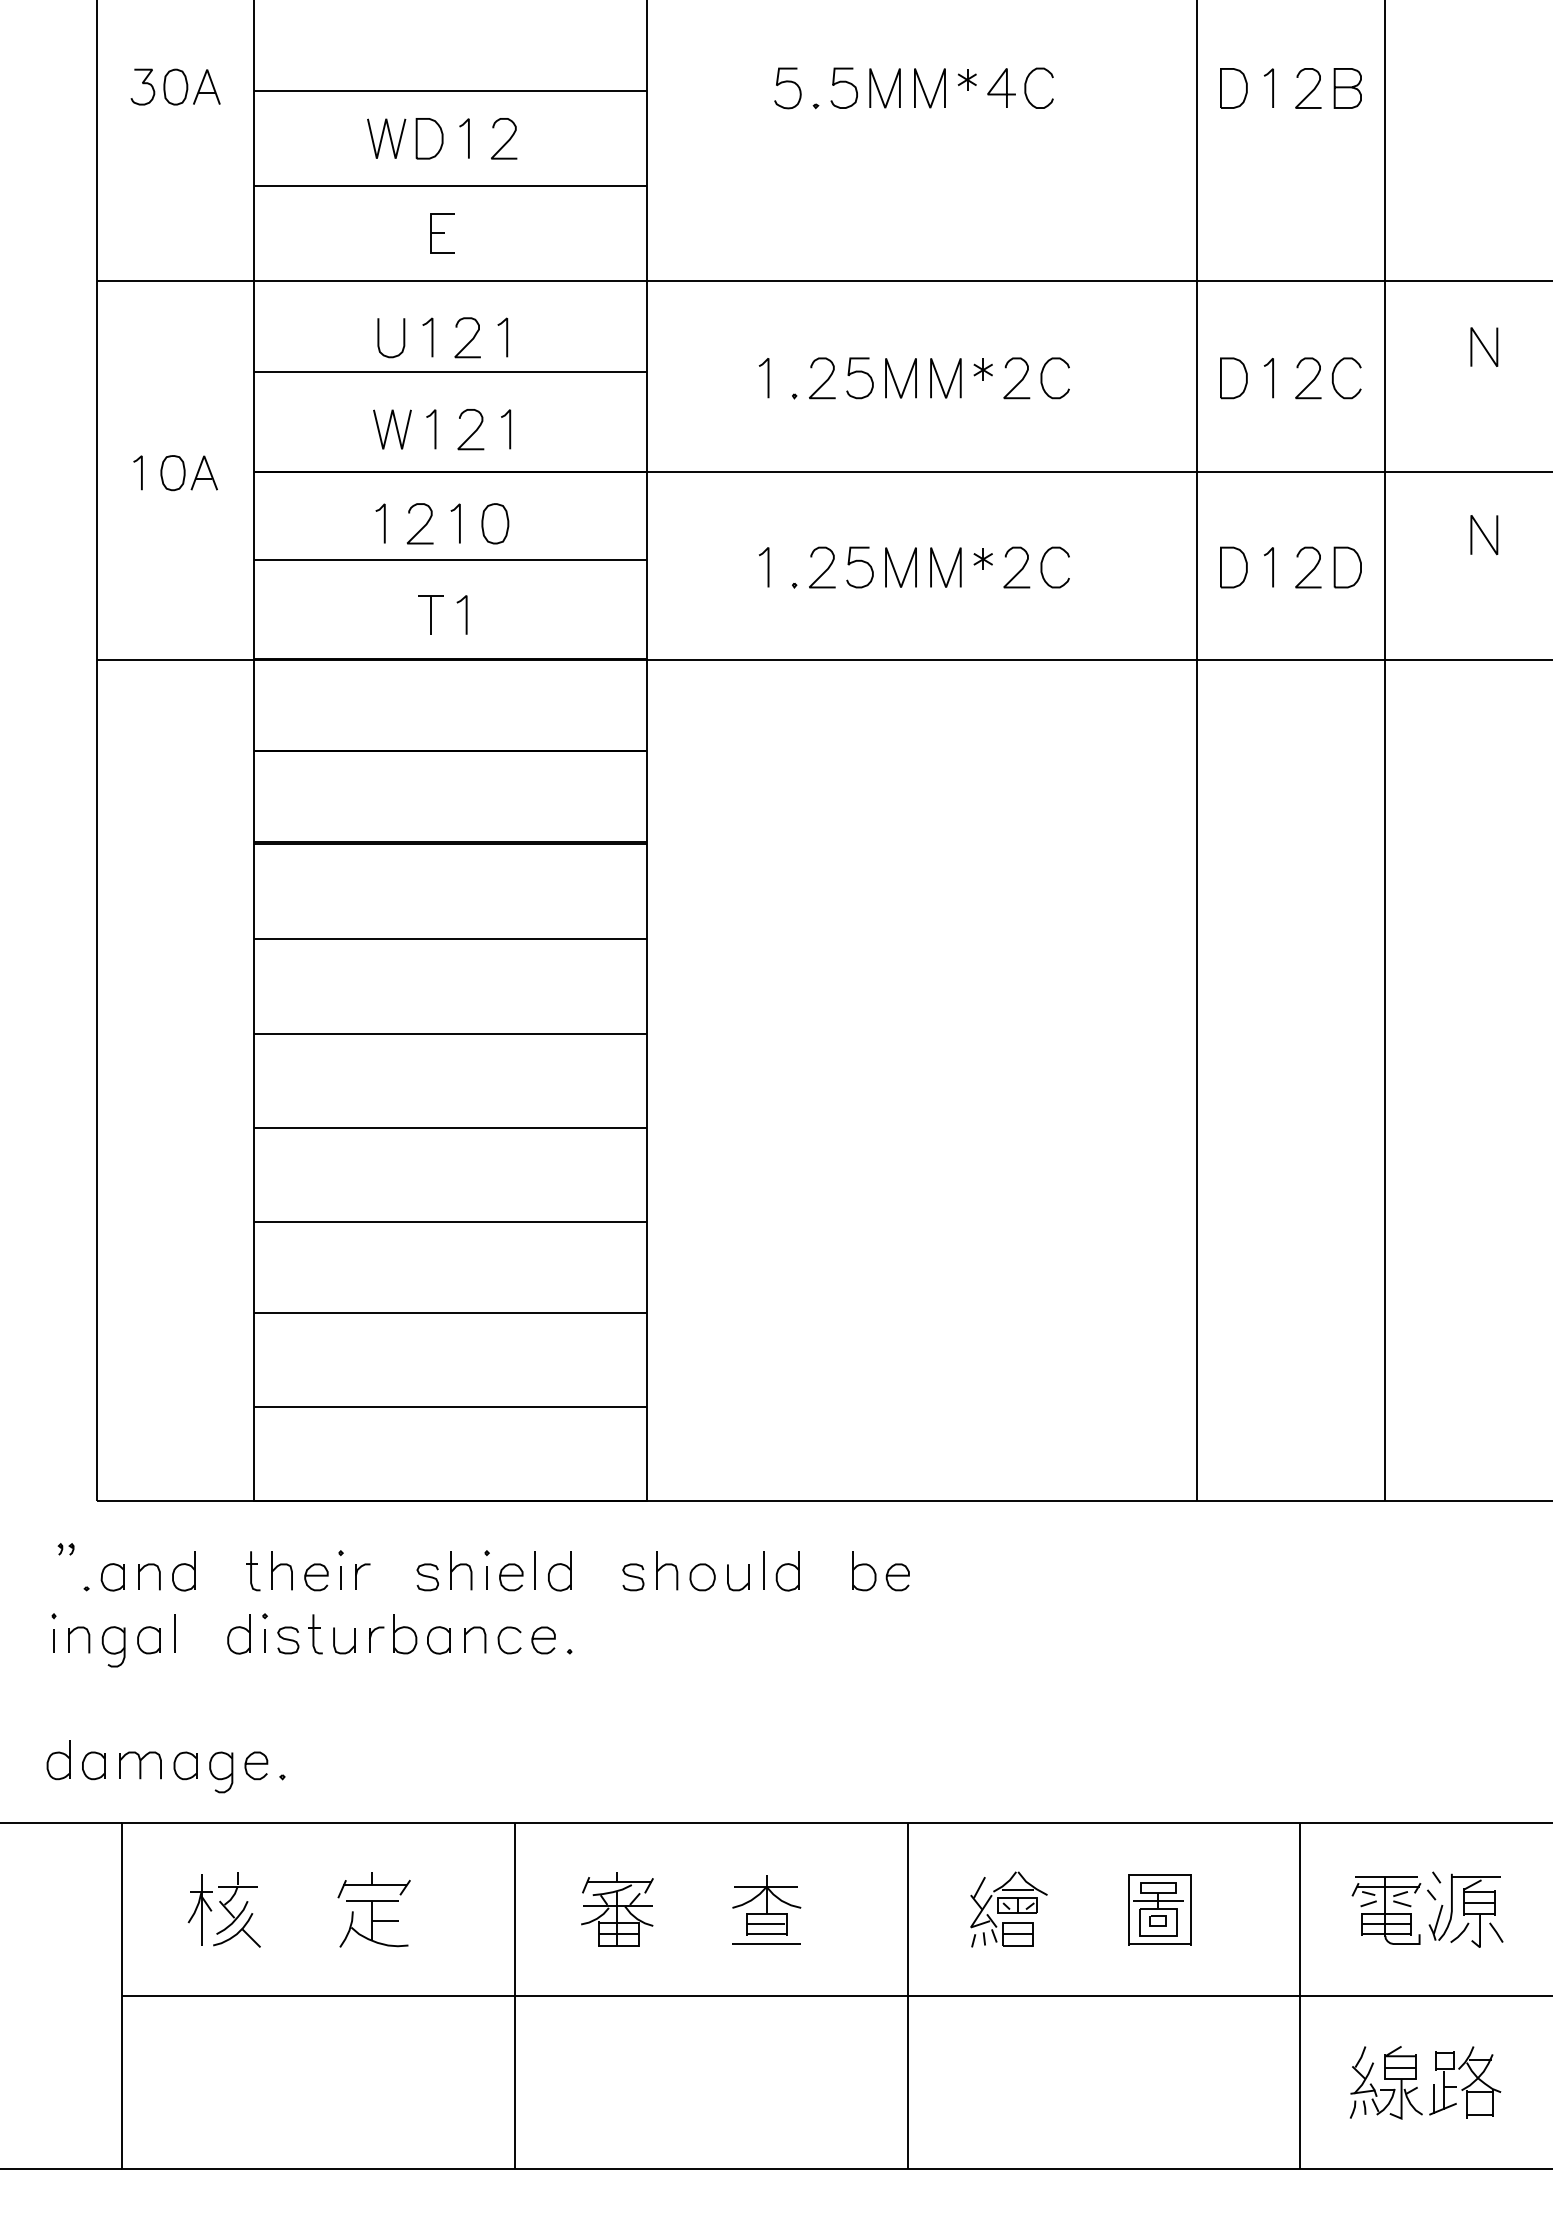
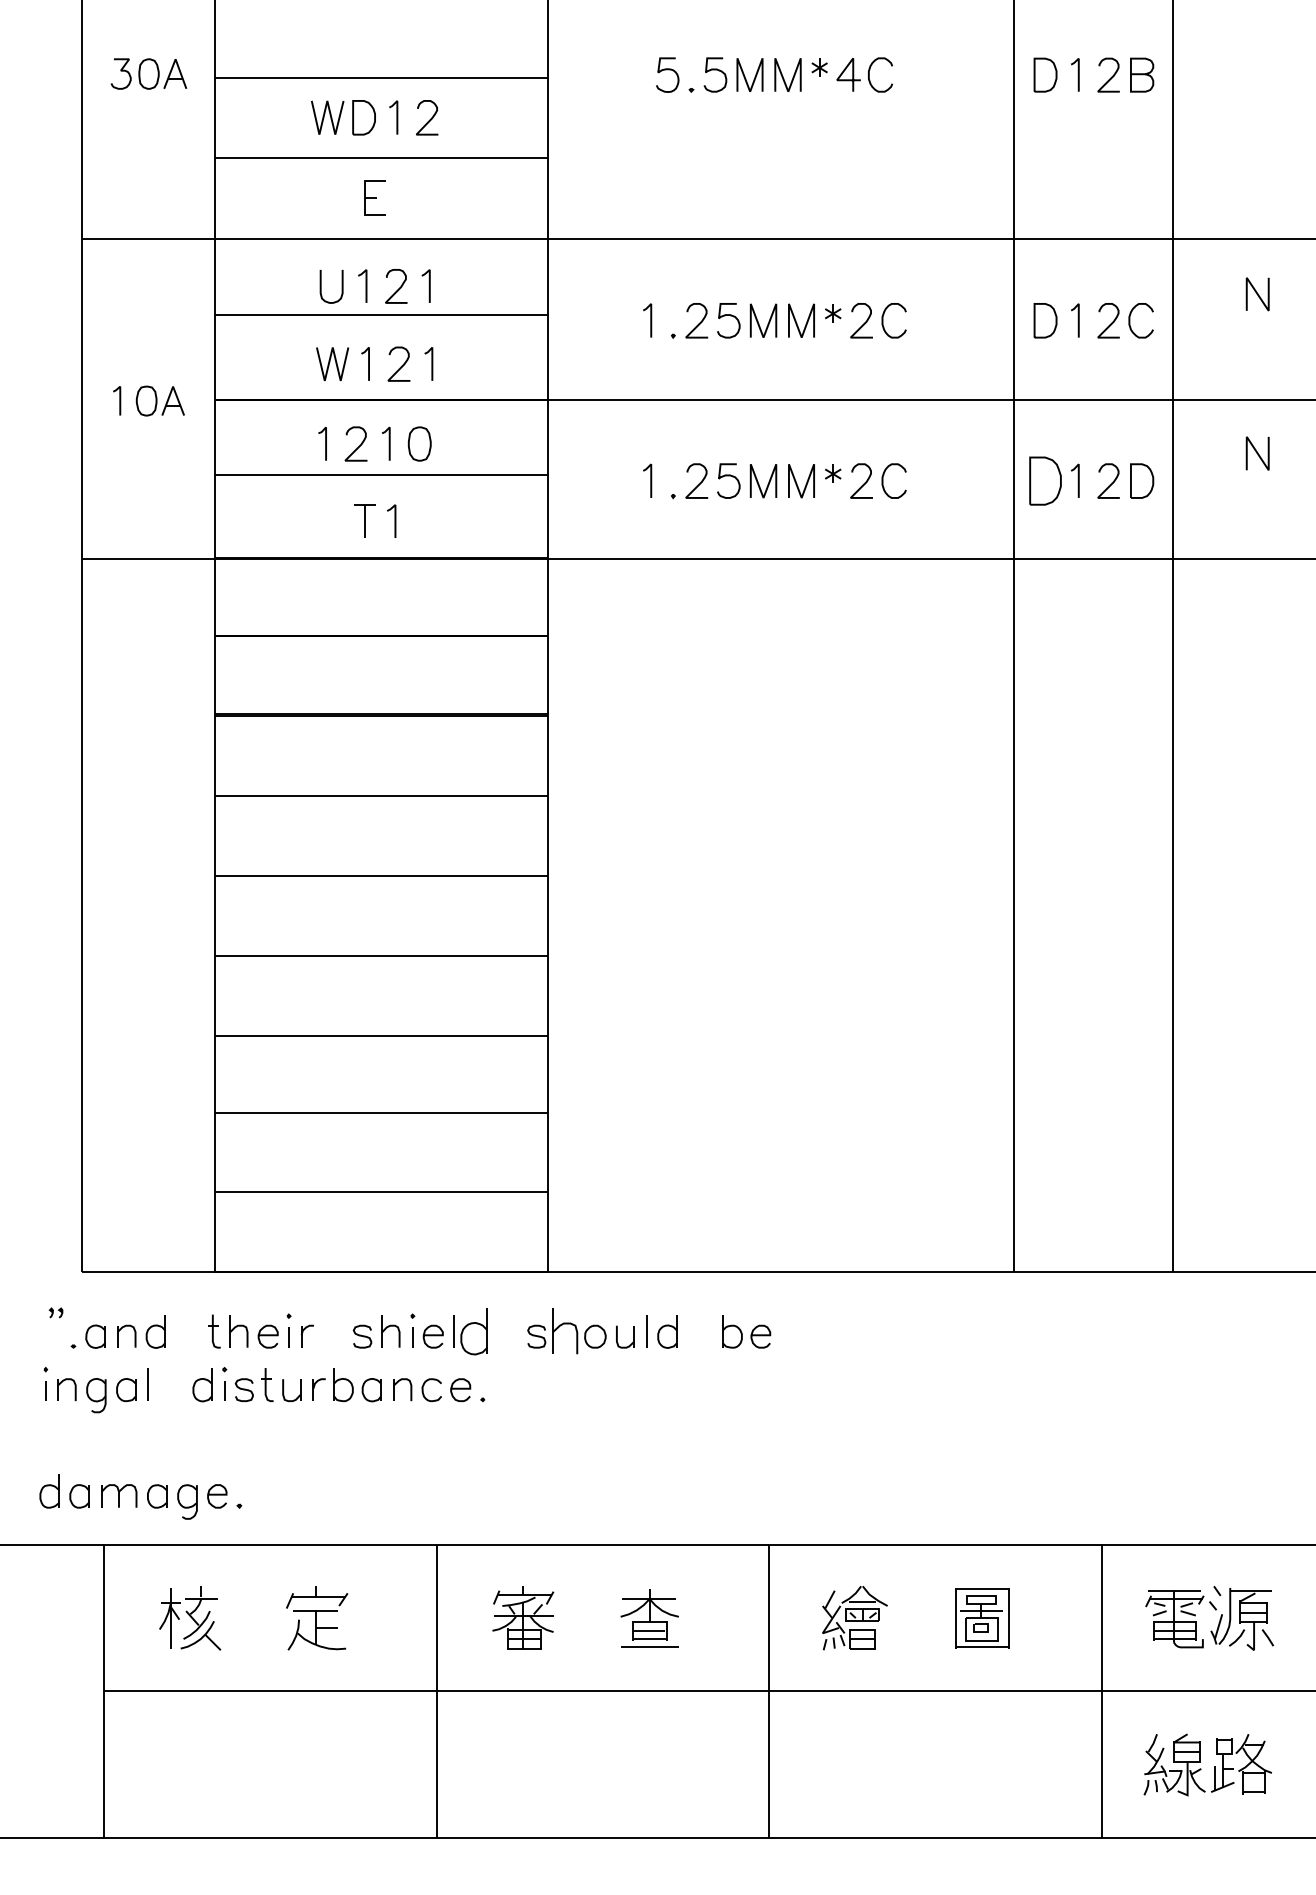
part: (1233, 567) -> (1045, 481), size x1.4
part: (667, 1570) -> (565, 1330), size x1.4
part: (559, 1571) -> (474, 1331), size x1.4

